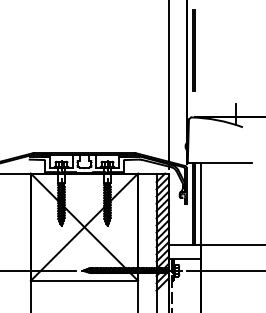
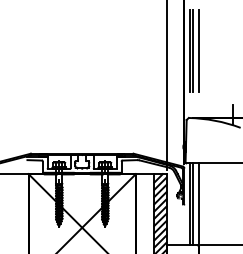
line: (201, 50) -> (199, 51), added

